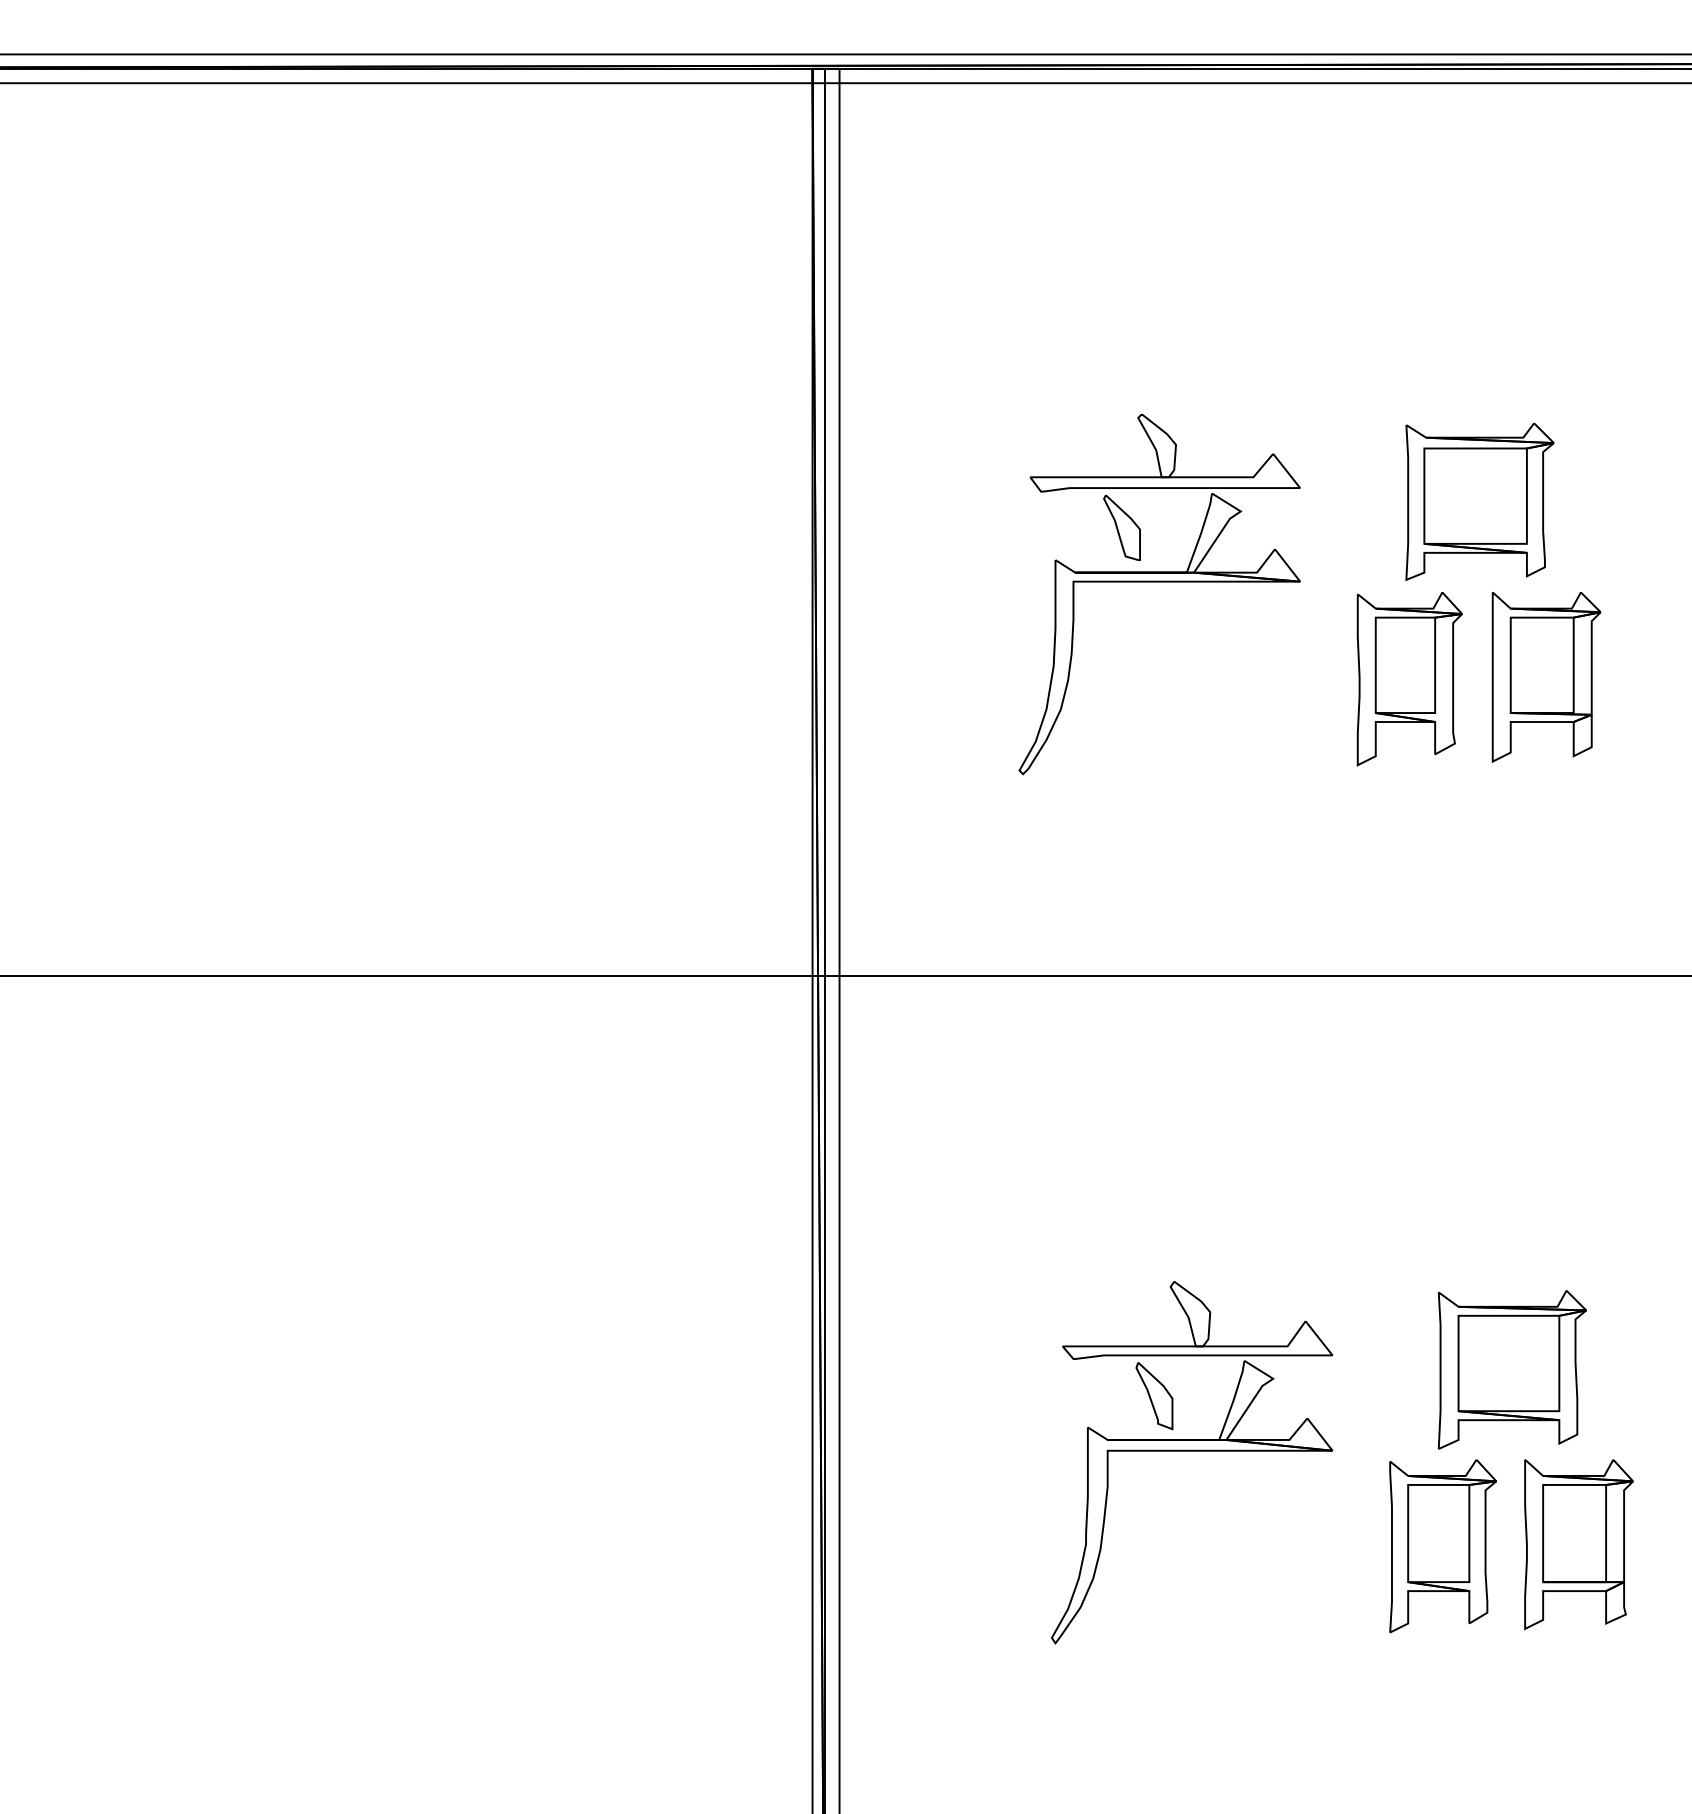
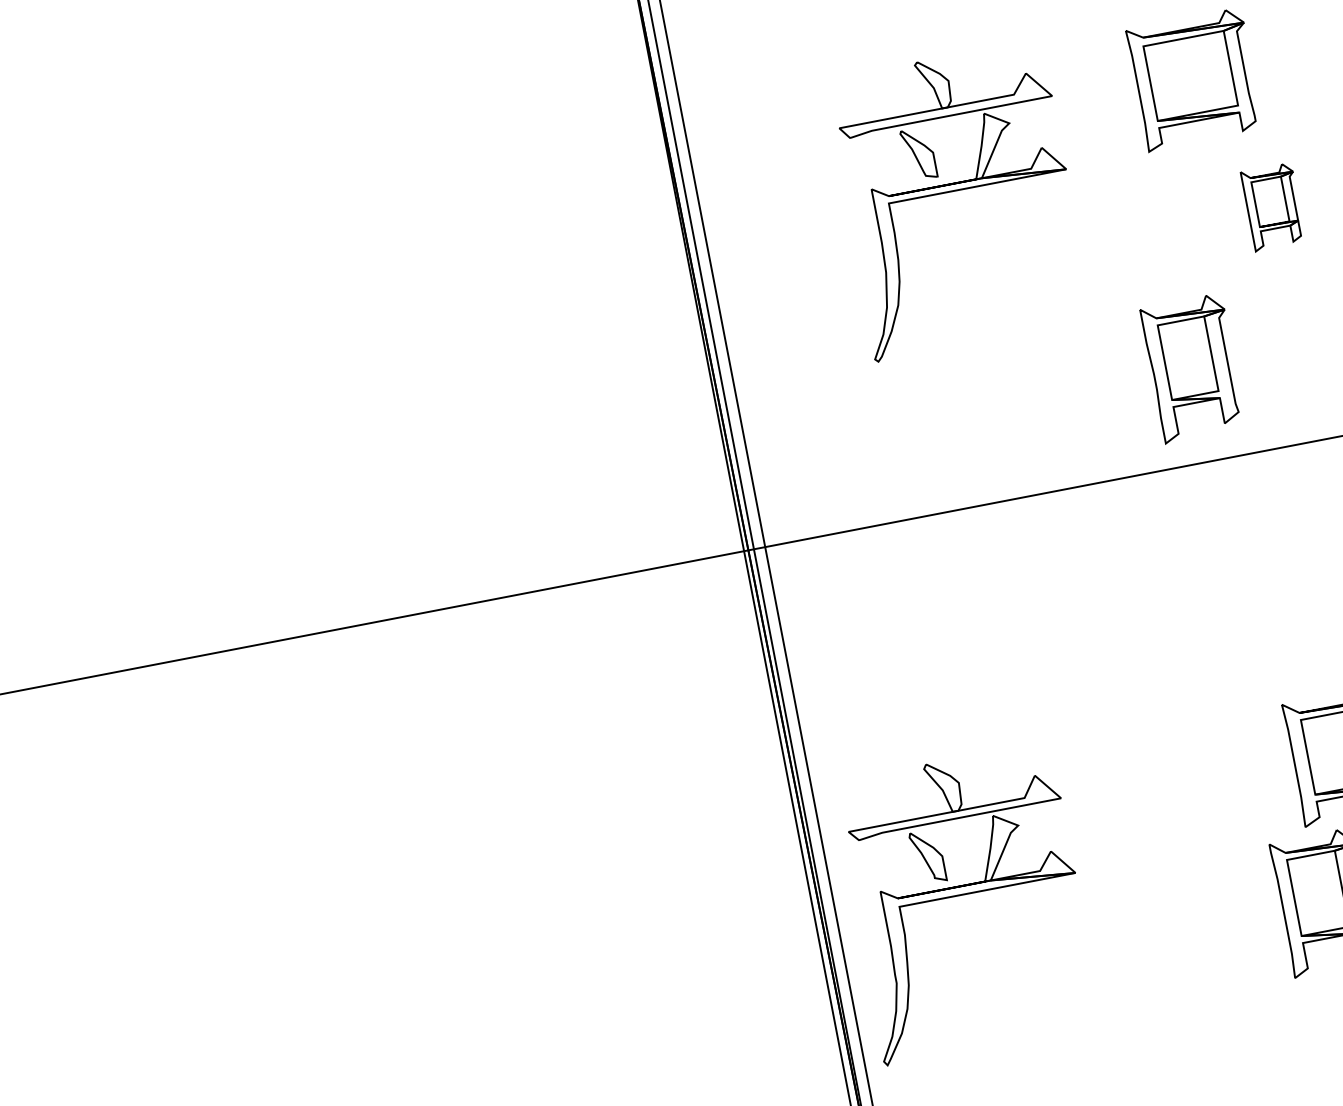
part: (1546, 677) -> (1273, 207), size x0.6
part: (1409, 679) -> (1193, 368), moved
part: (1192, 1451) -> (966, 894), moved

